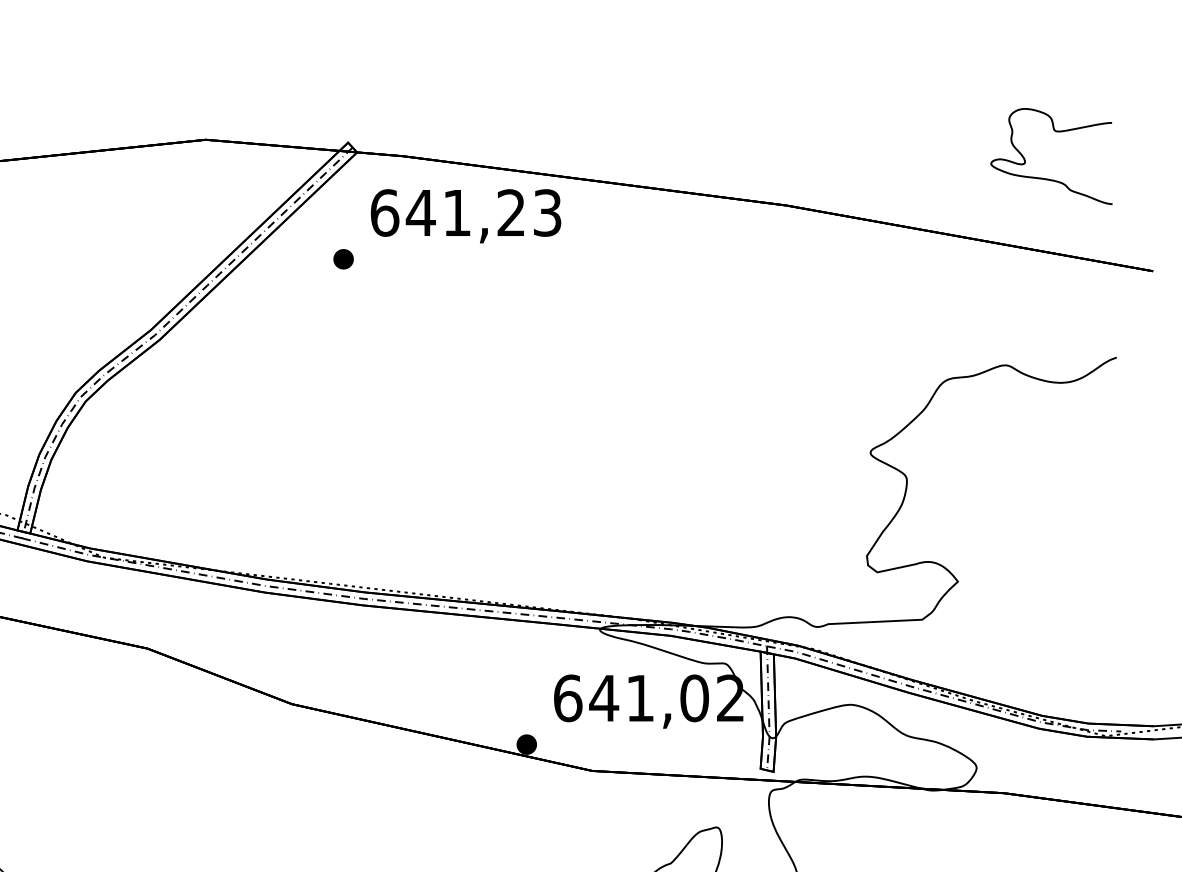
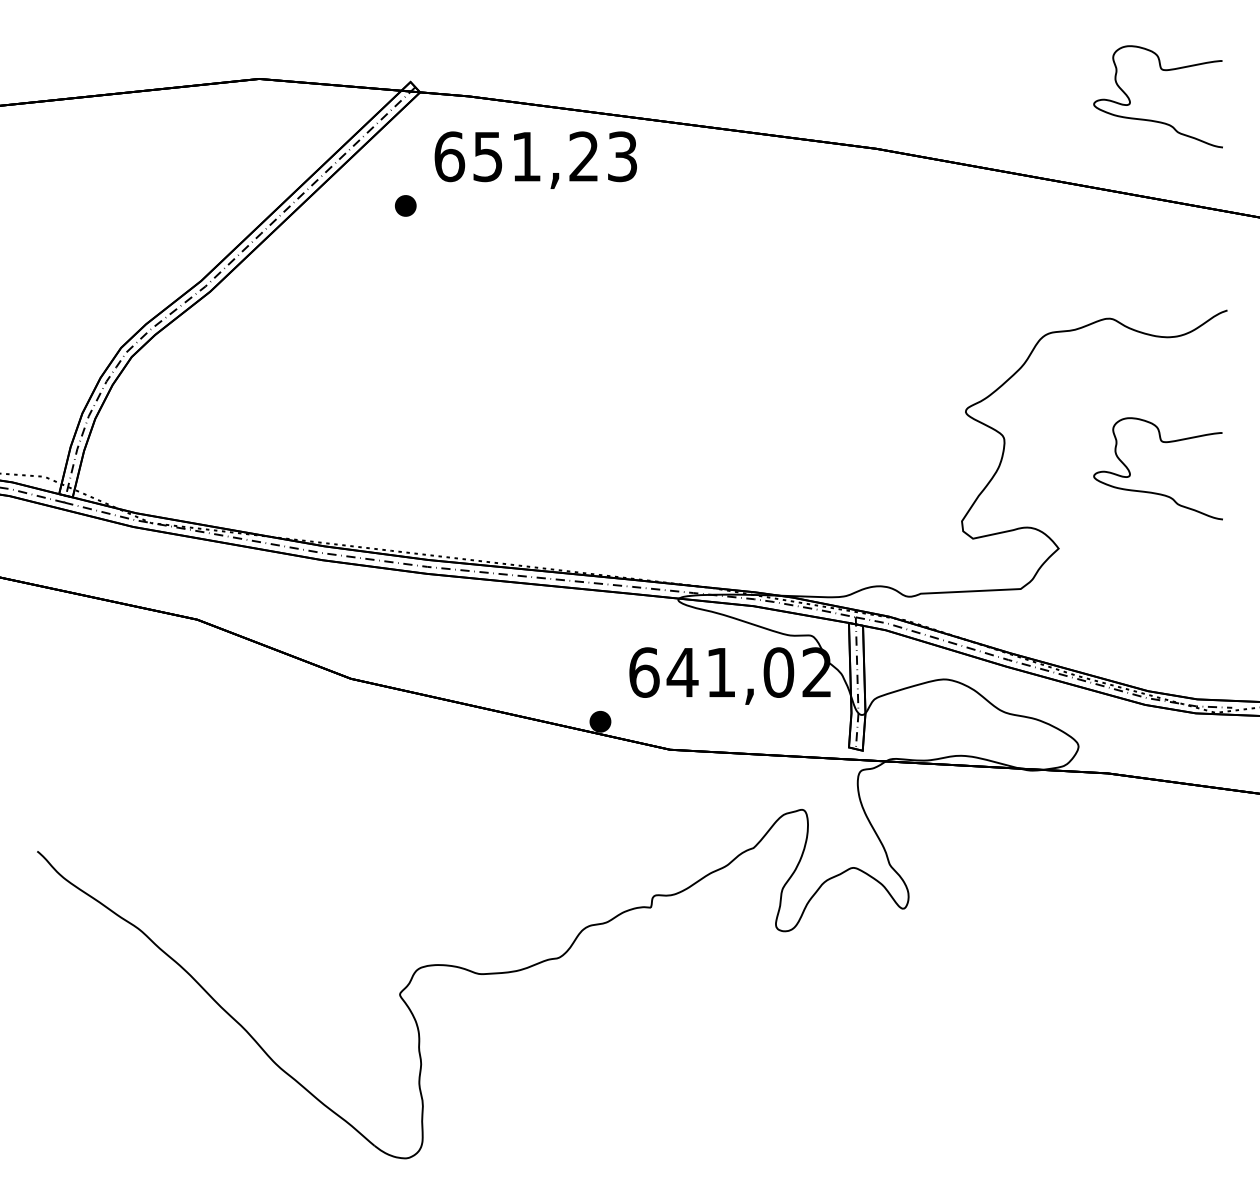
text: (420, 213) -> (487, 157), 641,23 -> 651,23
curve: (1045, 527) -> (1151, 491), added

